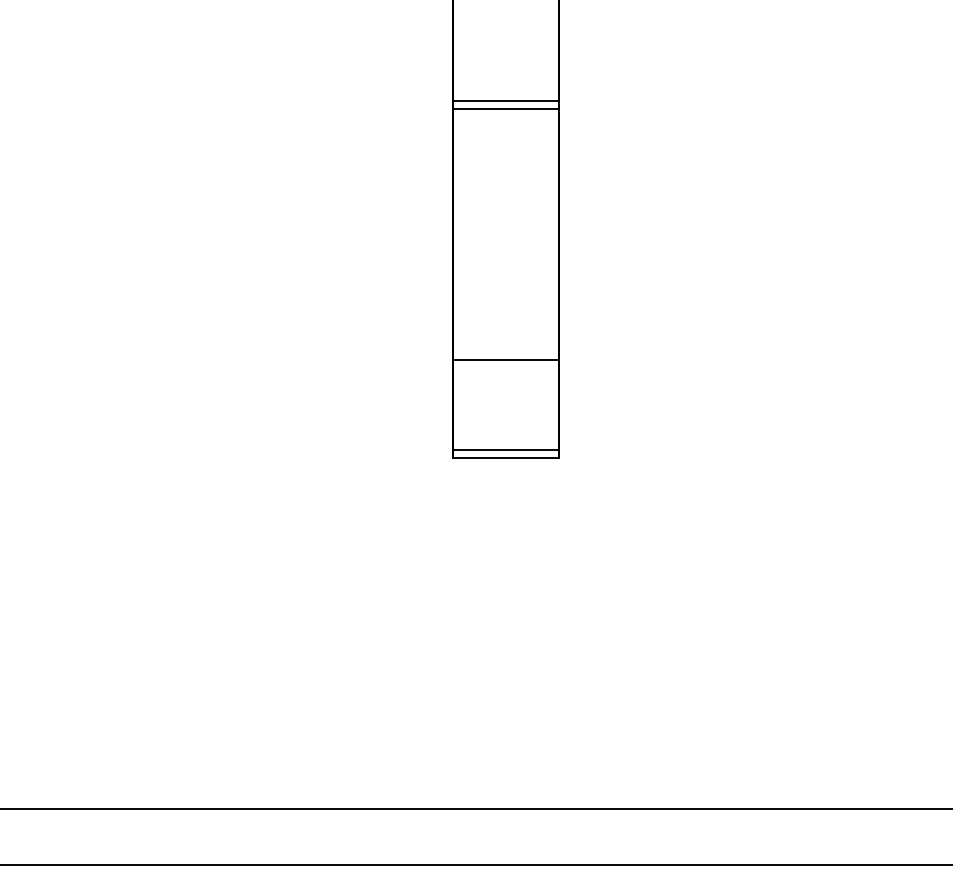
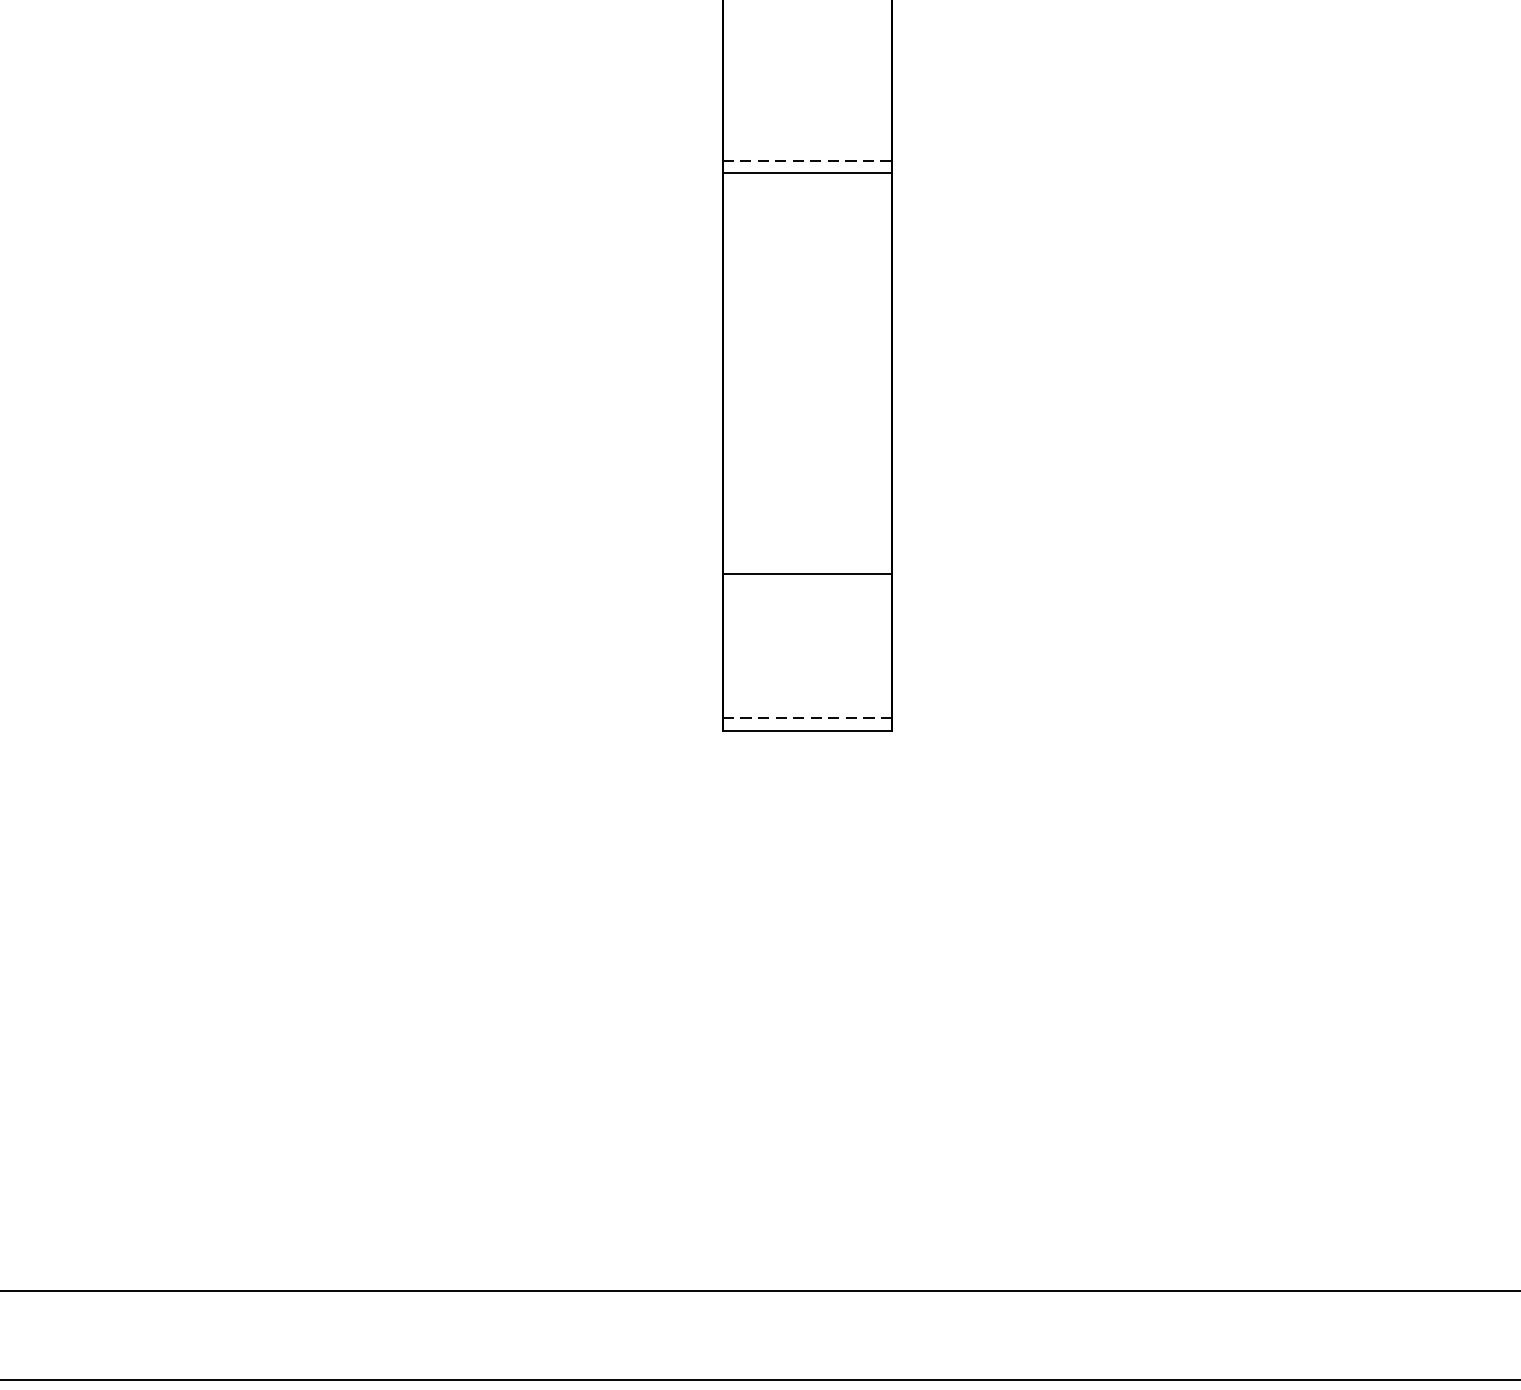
line: (505, 101) -> (806, 161), solid -> dashed
line: (505, 449) -> (806, 717), solid -> dashed

